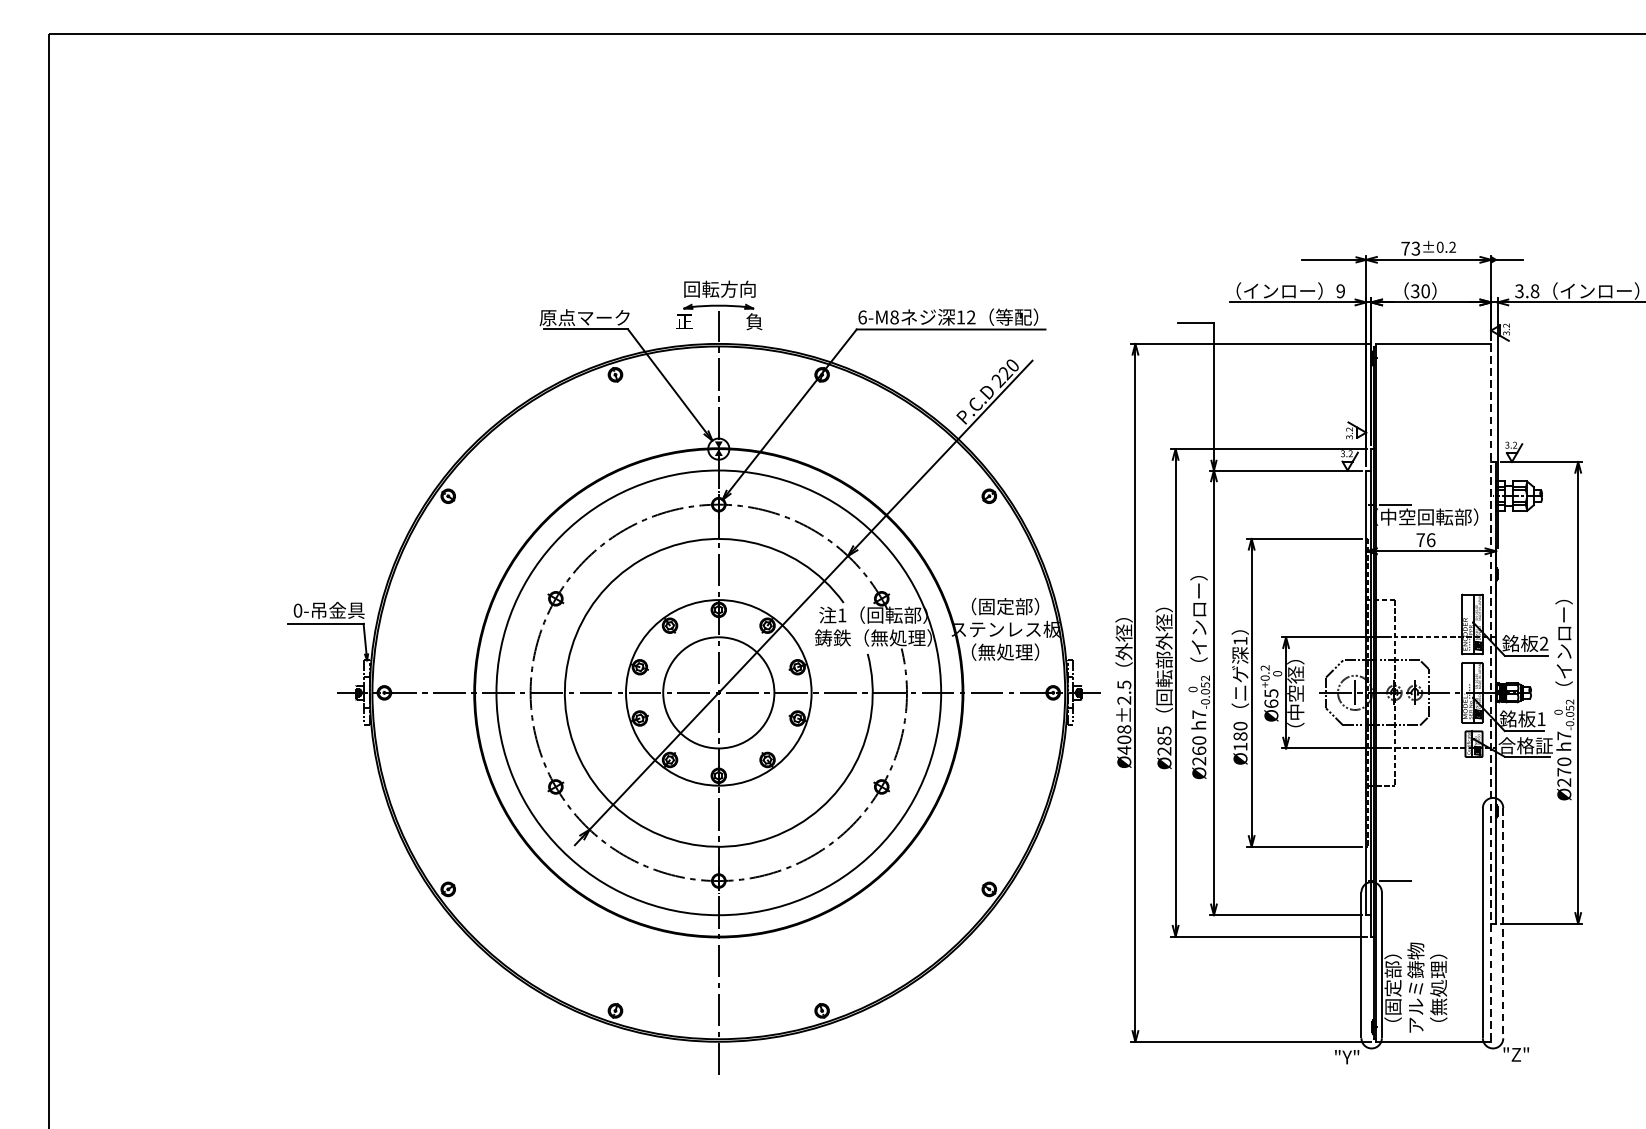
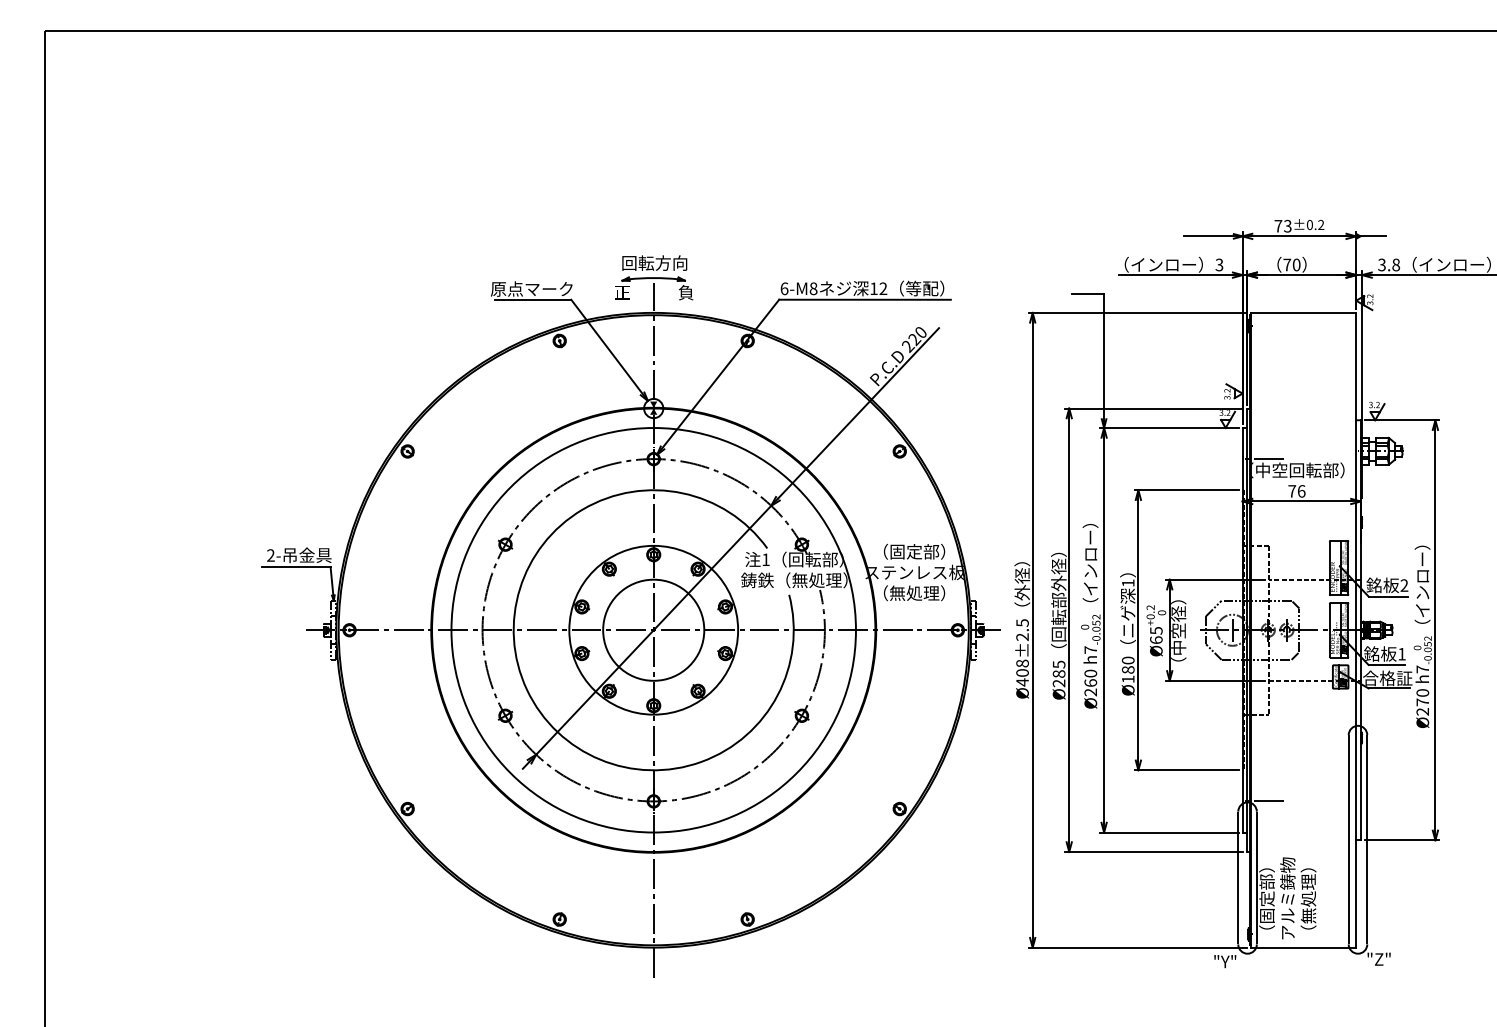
text: (1415, 290) -> (1287, 264), 30 -> 70
text: (1340, 291) -> (1219, 265), 9 -> 3
text: (297, 610) -> (270, 555), 0- -> 2-
line: (1491, 693) -> (1356, 630), dashed -> solid
line: (1503, 922) -> (1367, 839), dashed -> solid

